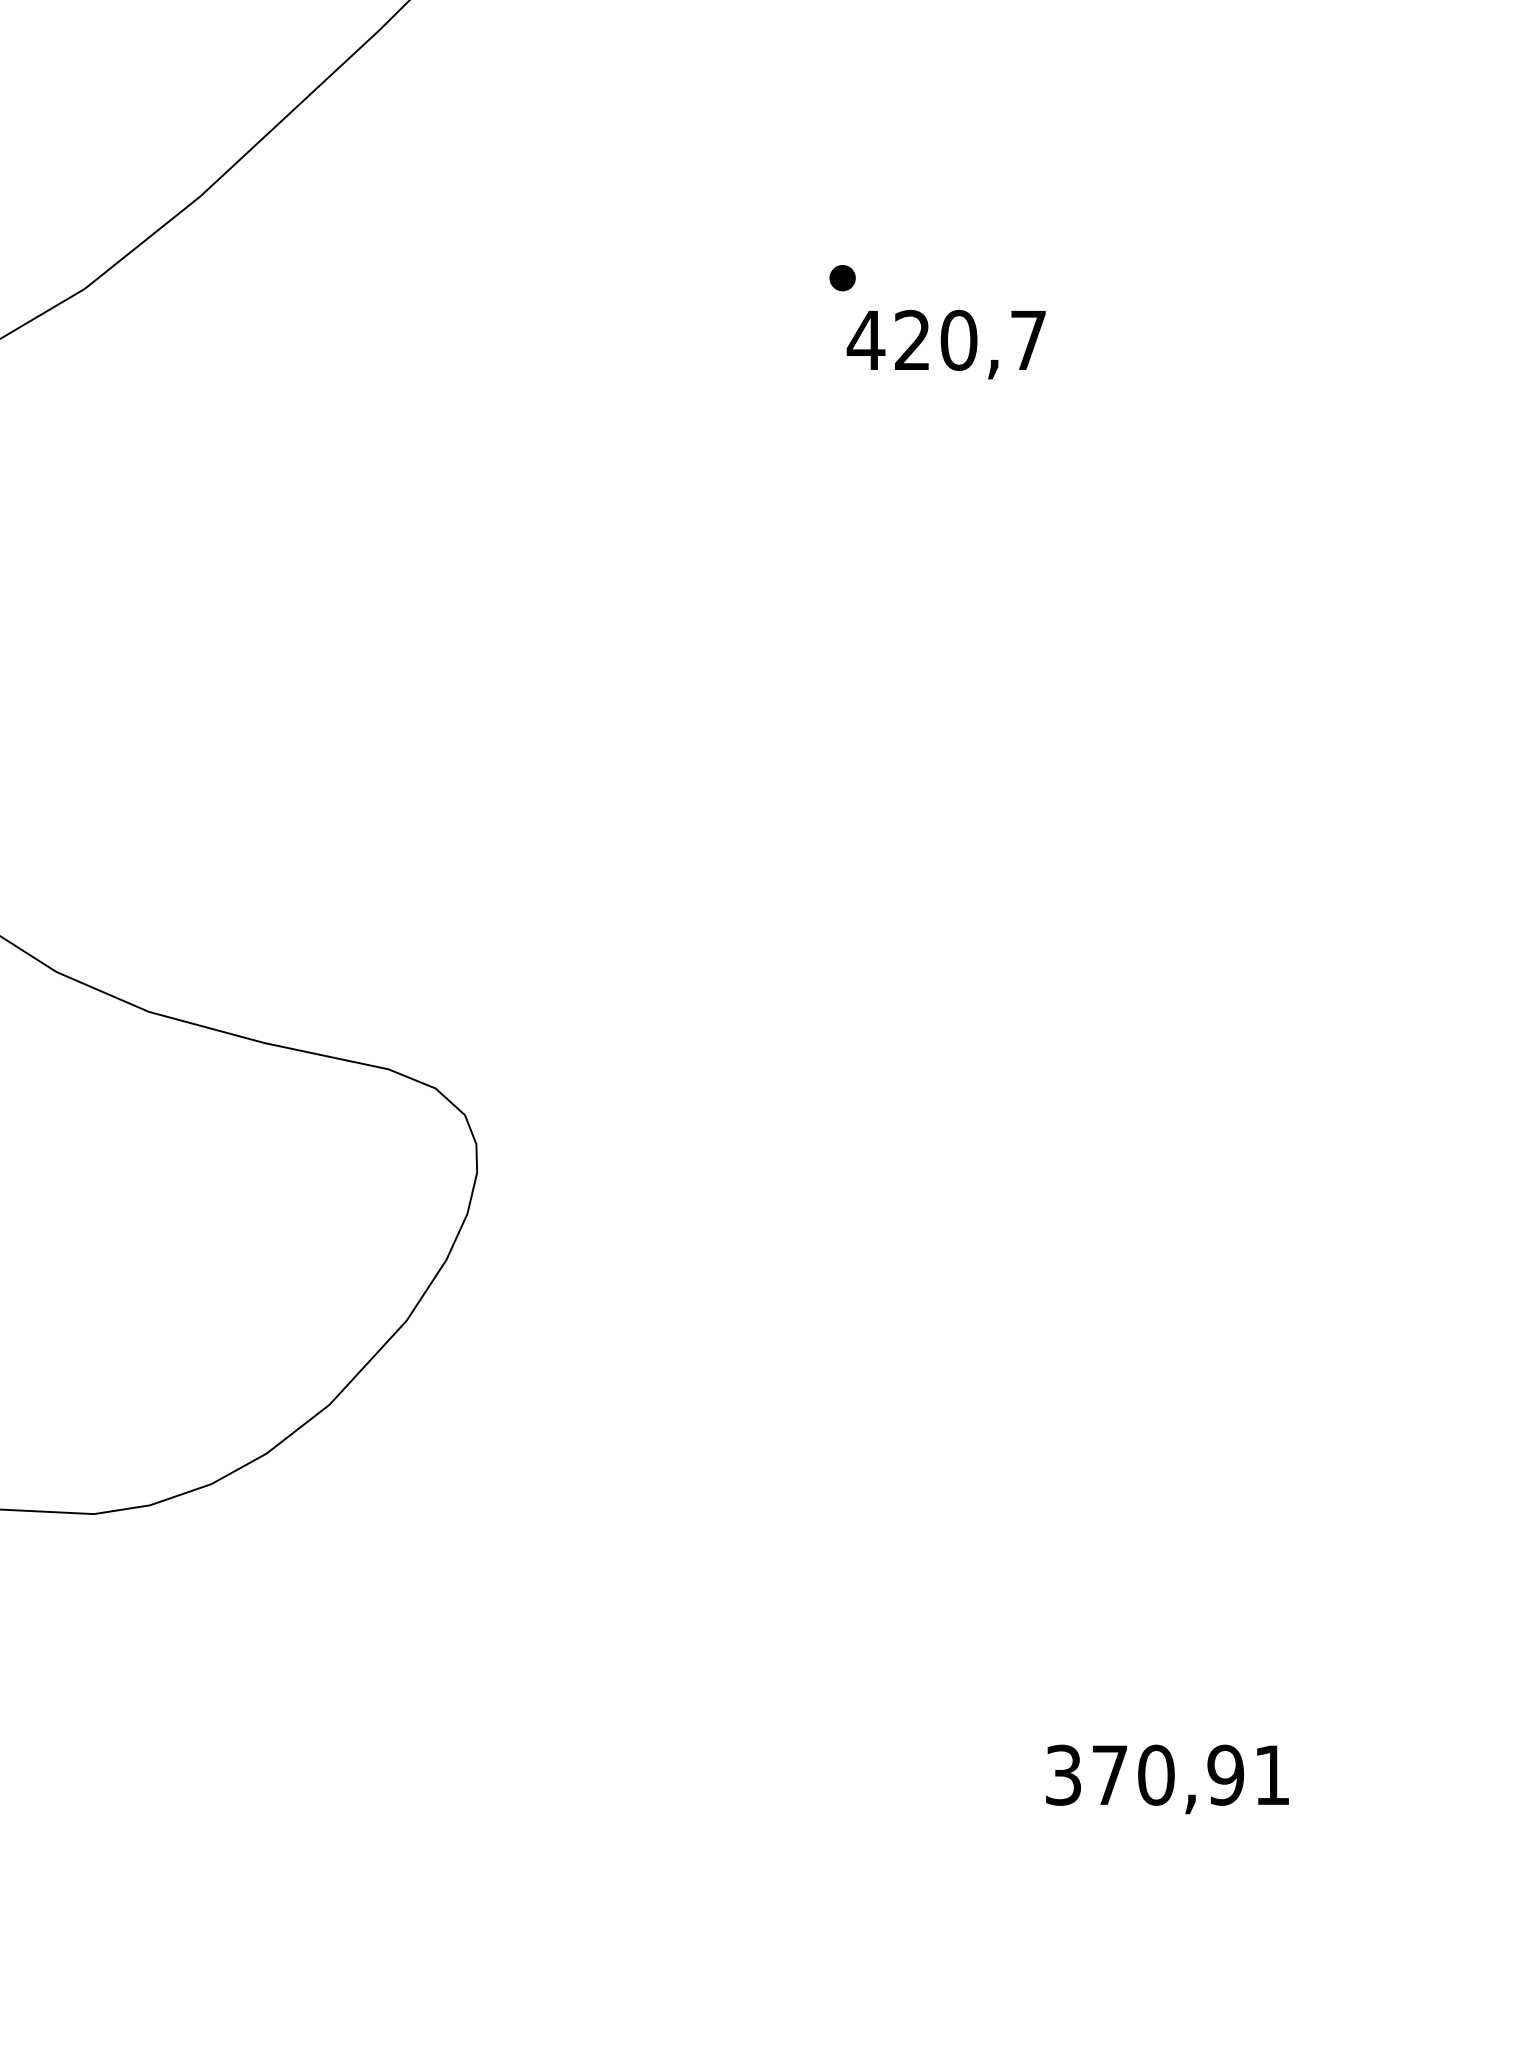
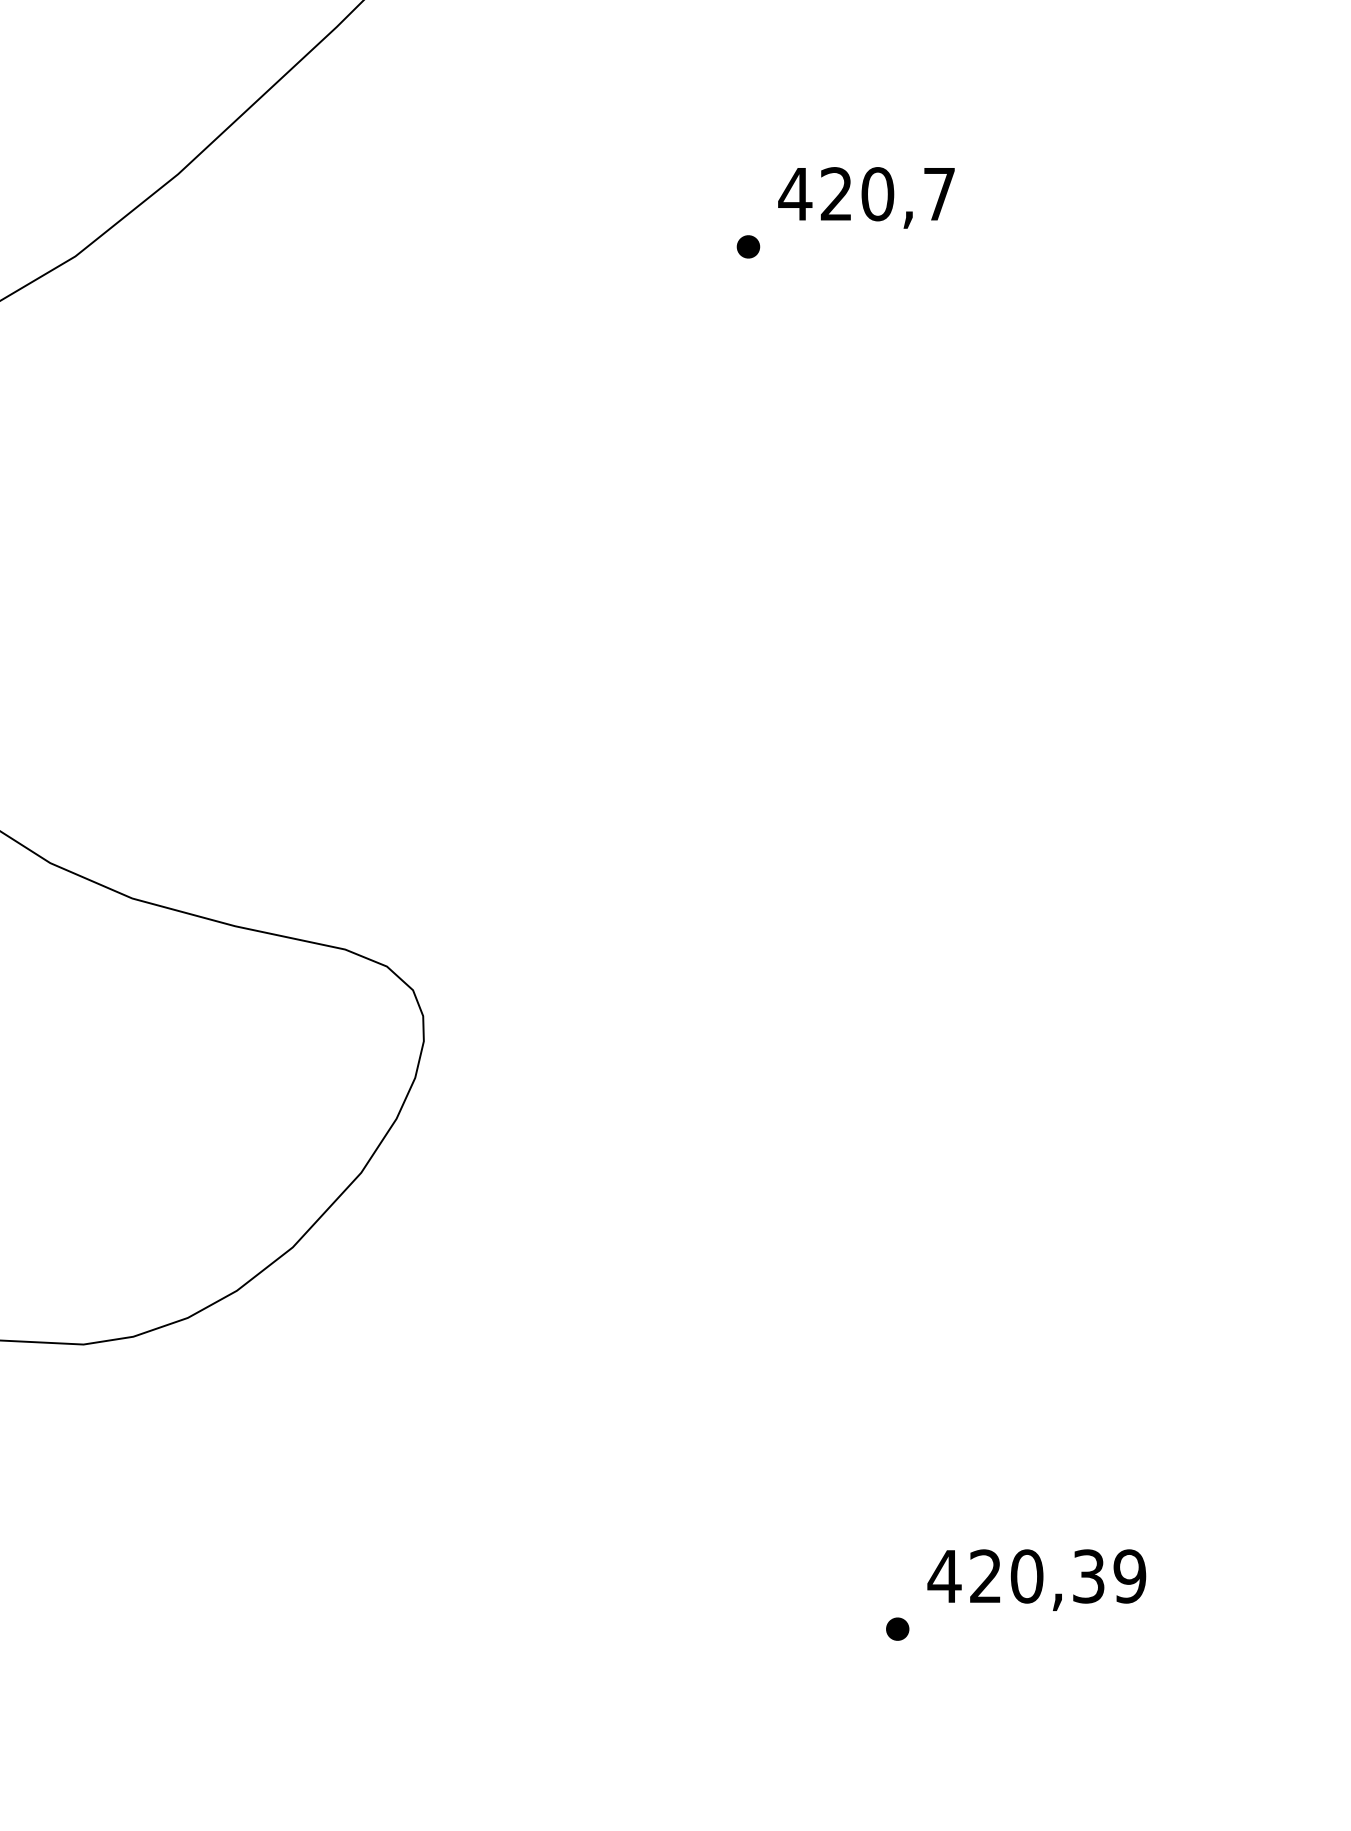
text: (946, 344) -> (866, 197), moved
text: (1166, 1775) -> (1036, 1576), 370,91 -> 420,39
part: (1010, 1833) -> (897, 1628), added

